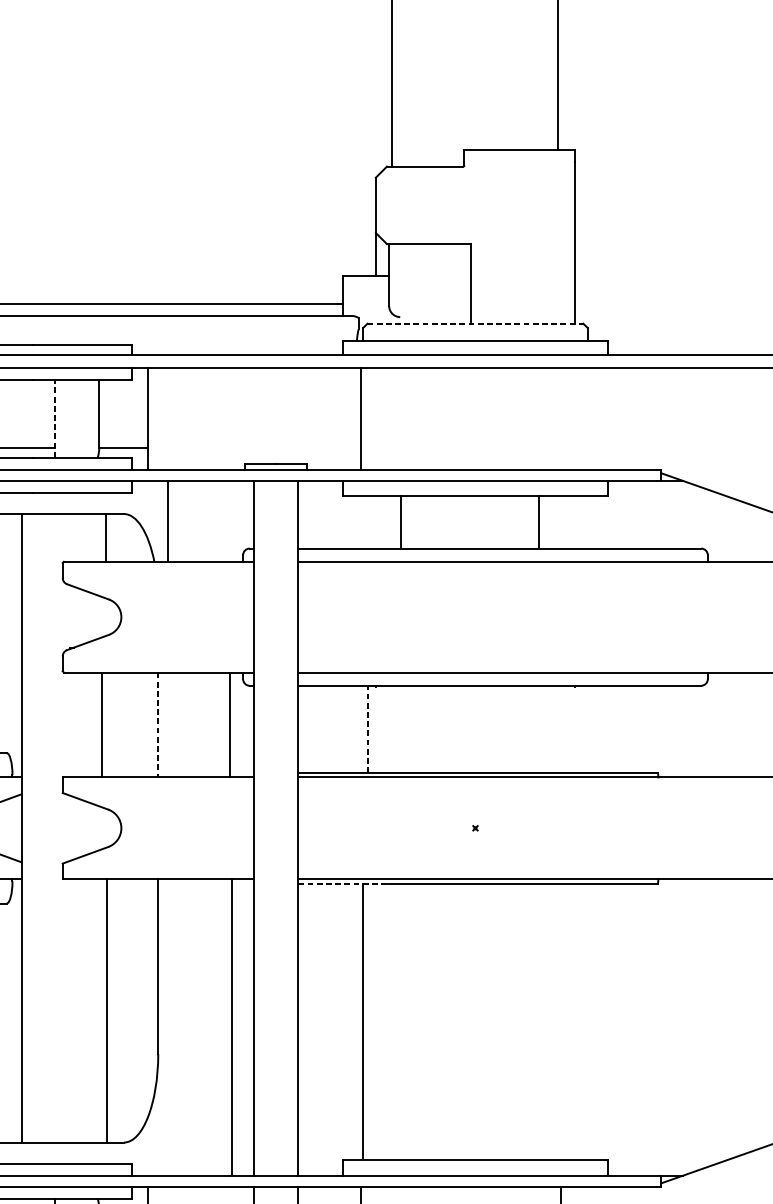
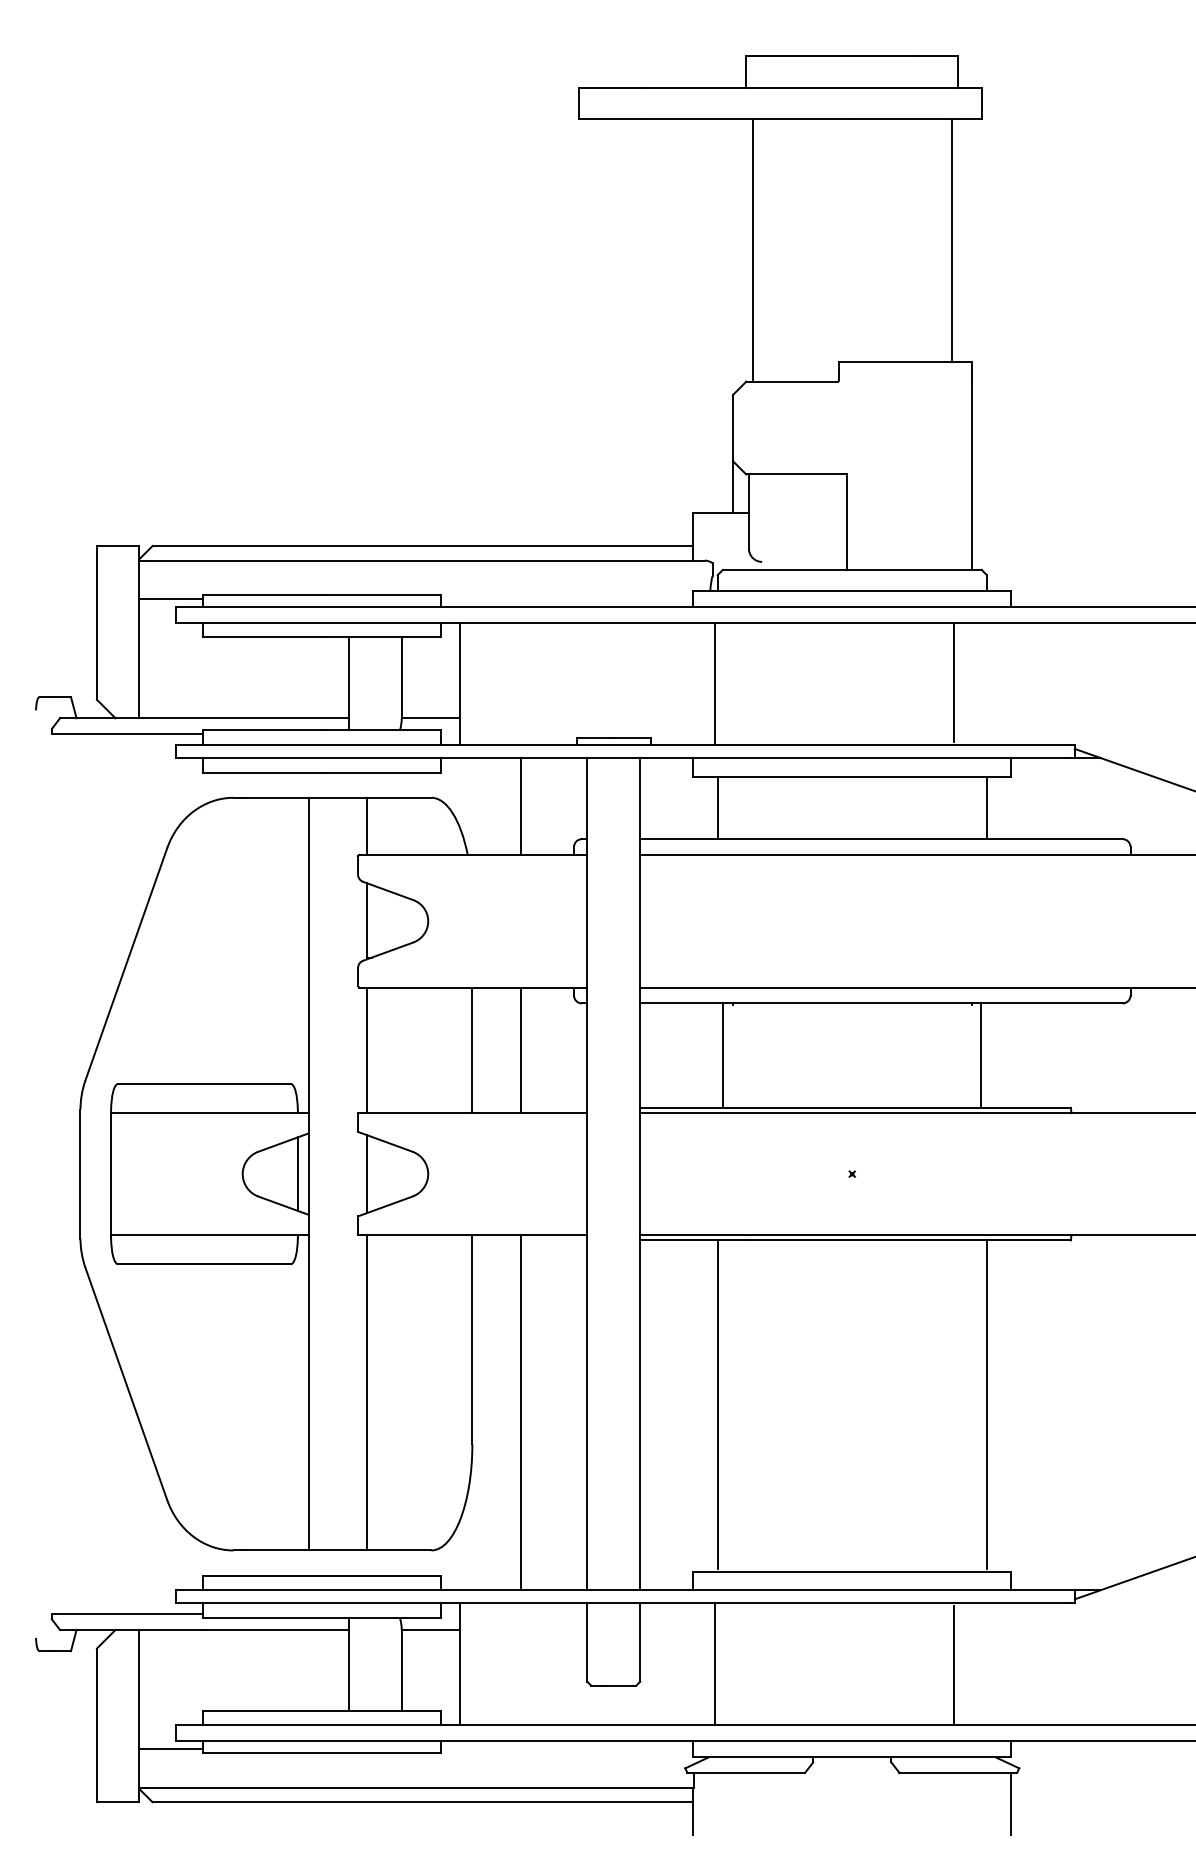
line: (475, 323) -> (852, 569), dashed -> solid
line: (560, 417) -> (954, 682), added
line: (54, 418) -> (348, 683), dashed -> solid
line: (168, 521) -> (521, 806), moved
line: (401, 521) -> (717, 806), moved
line: (539, 521) -> (986, 806), moved
line: (106, 538) -> (367, 826), moved
line: (70, 617) -> (367, 921), added
line: (102, 725) -> (367, 1050), moved
line: (158, 725) -> (472, 1050), dashed -> solid
line: (230, 725) -> (521, 1050), moved
line: (583, 729) -> (981, 1055), added
line: (367, 730) -> (723, 1056), dashed -> solid
line: (12, 827) -> (297, 1173), added
line: (70, 828) -> (367, 1174), added
line: (342, 883) -> (693, 1240), dashed -> solid
line: (107, 1010) -> (367, 1392), moved
line: (587, 1020) -> (986, 1404), added
line: (232, 1027) -> (521, 1412), moved

